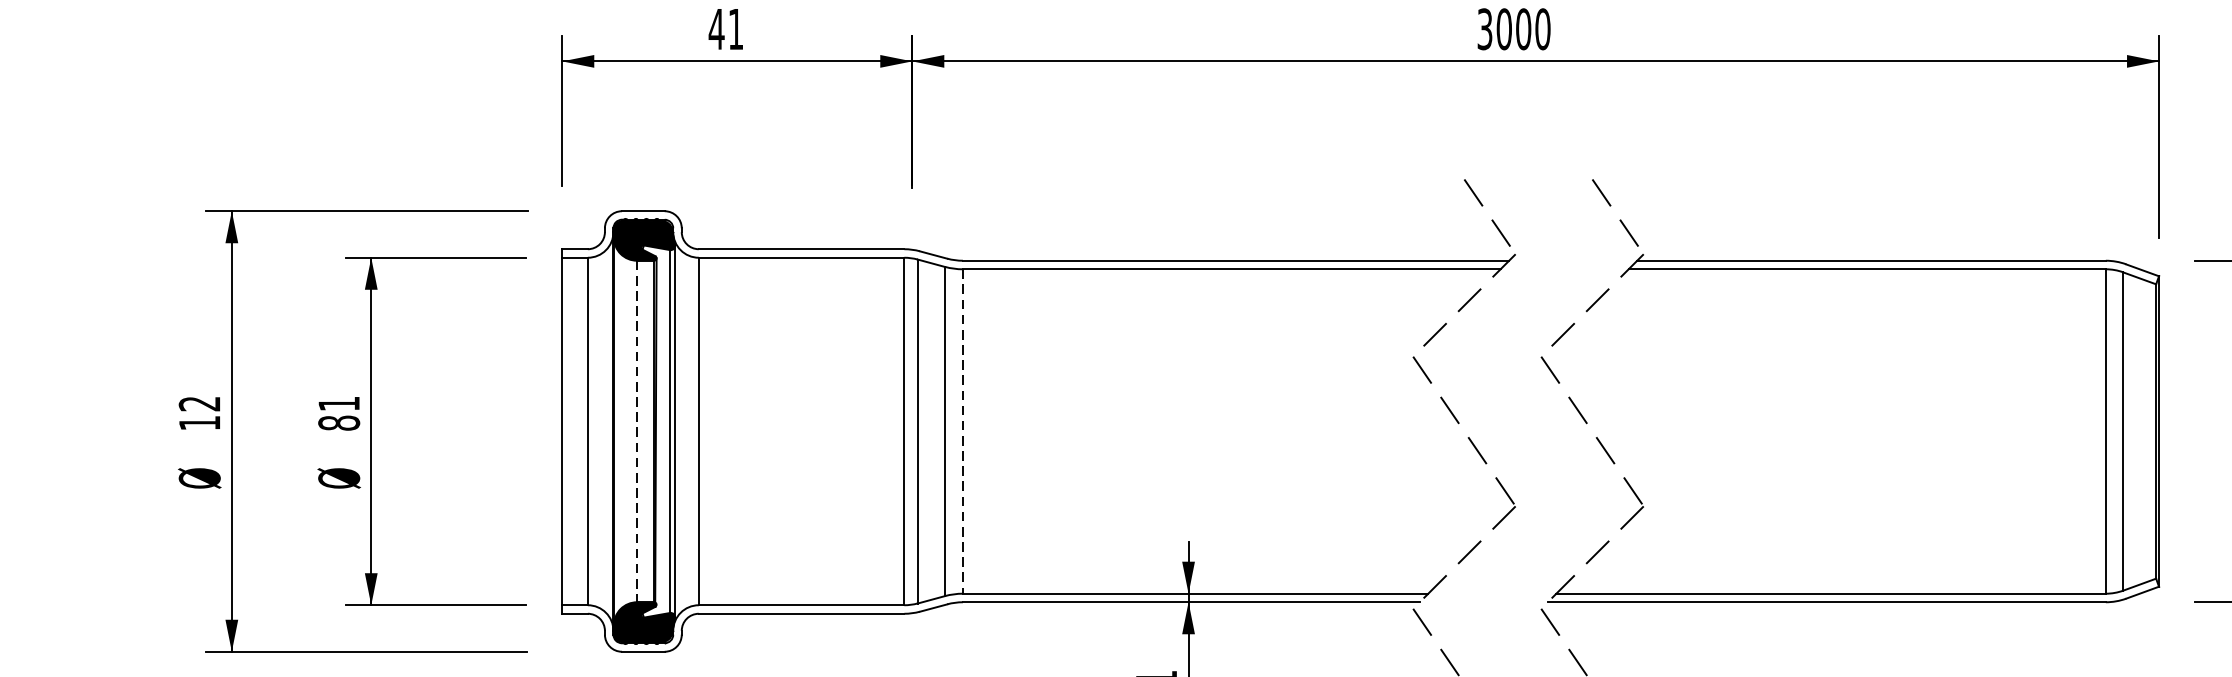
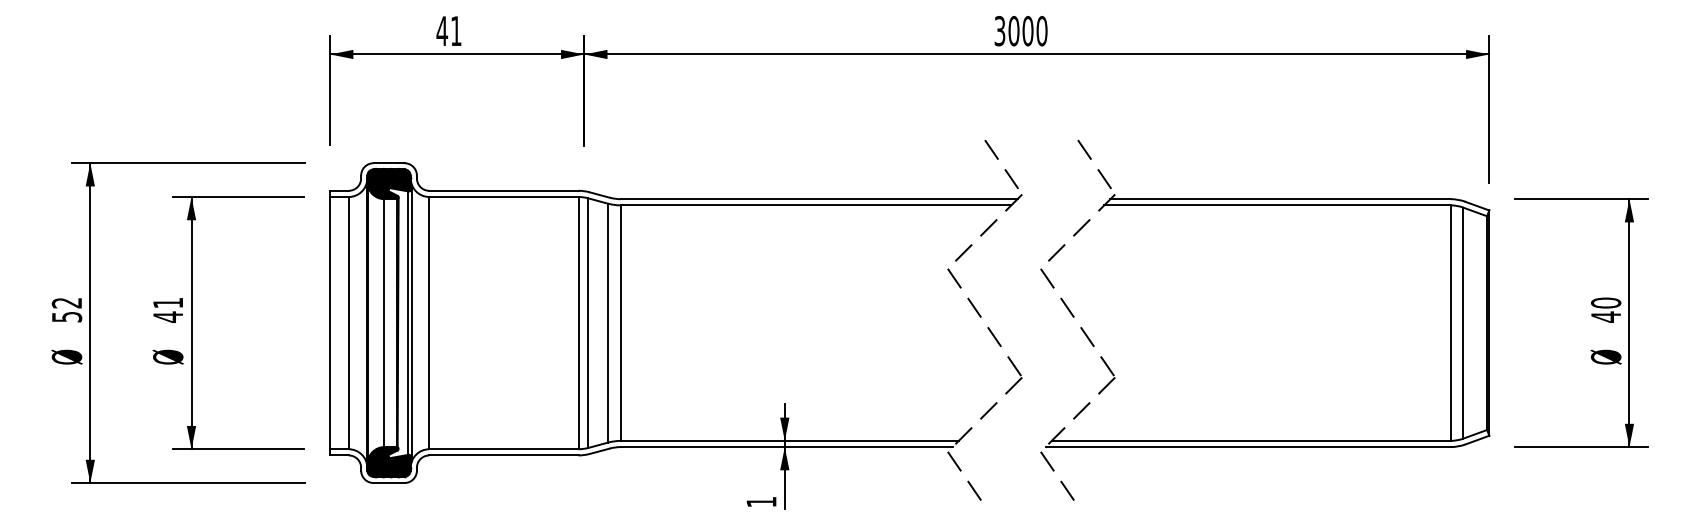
text: (339, 422) -> (168, 316), 81 -> 41
text: (200, 423) -> (67, 317), 12 -> 52
line: (637, 432) -> (384, 323), dashed -> solid
line: (963, 432) -> (621, 323), dashed -> solid

